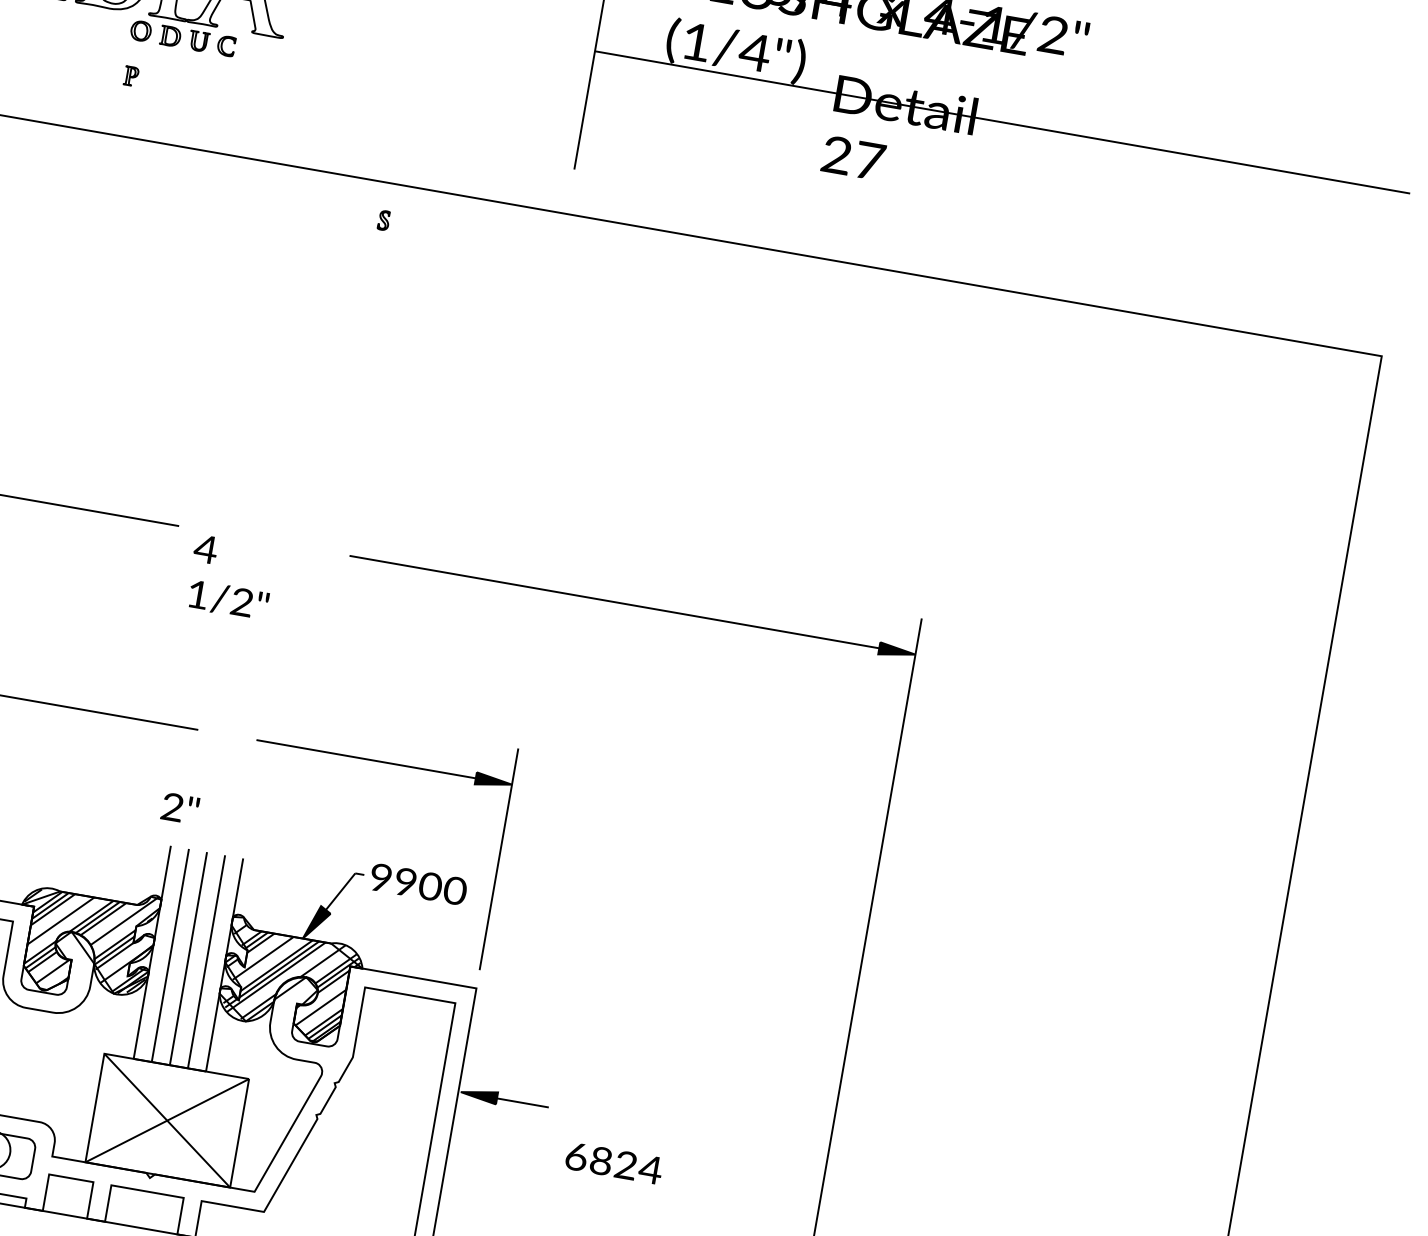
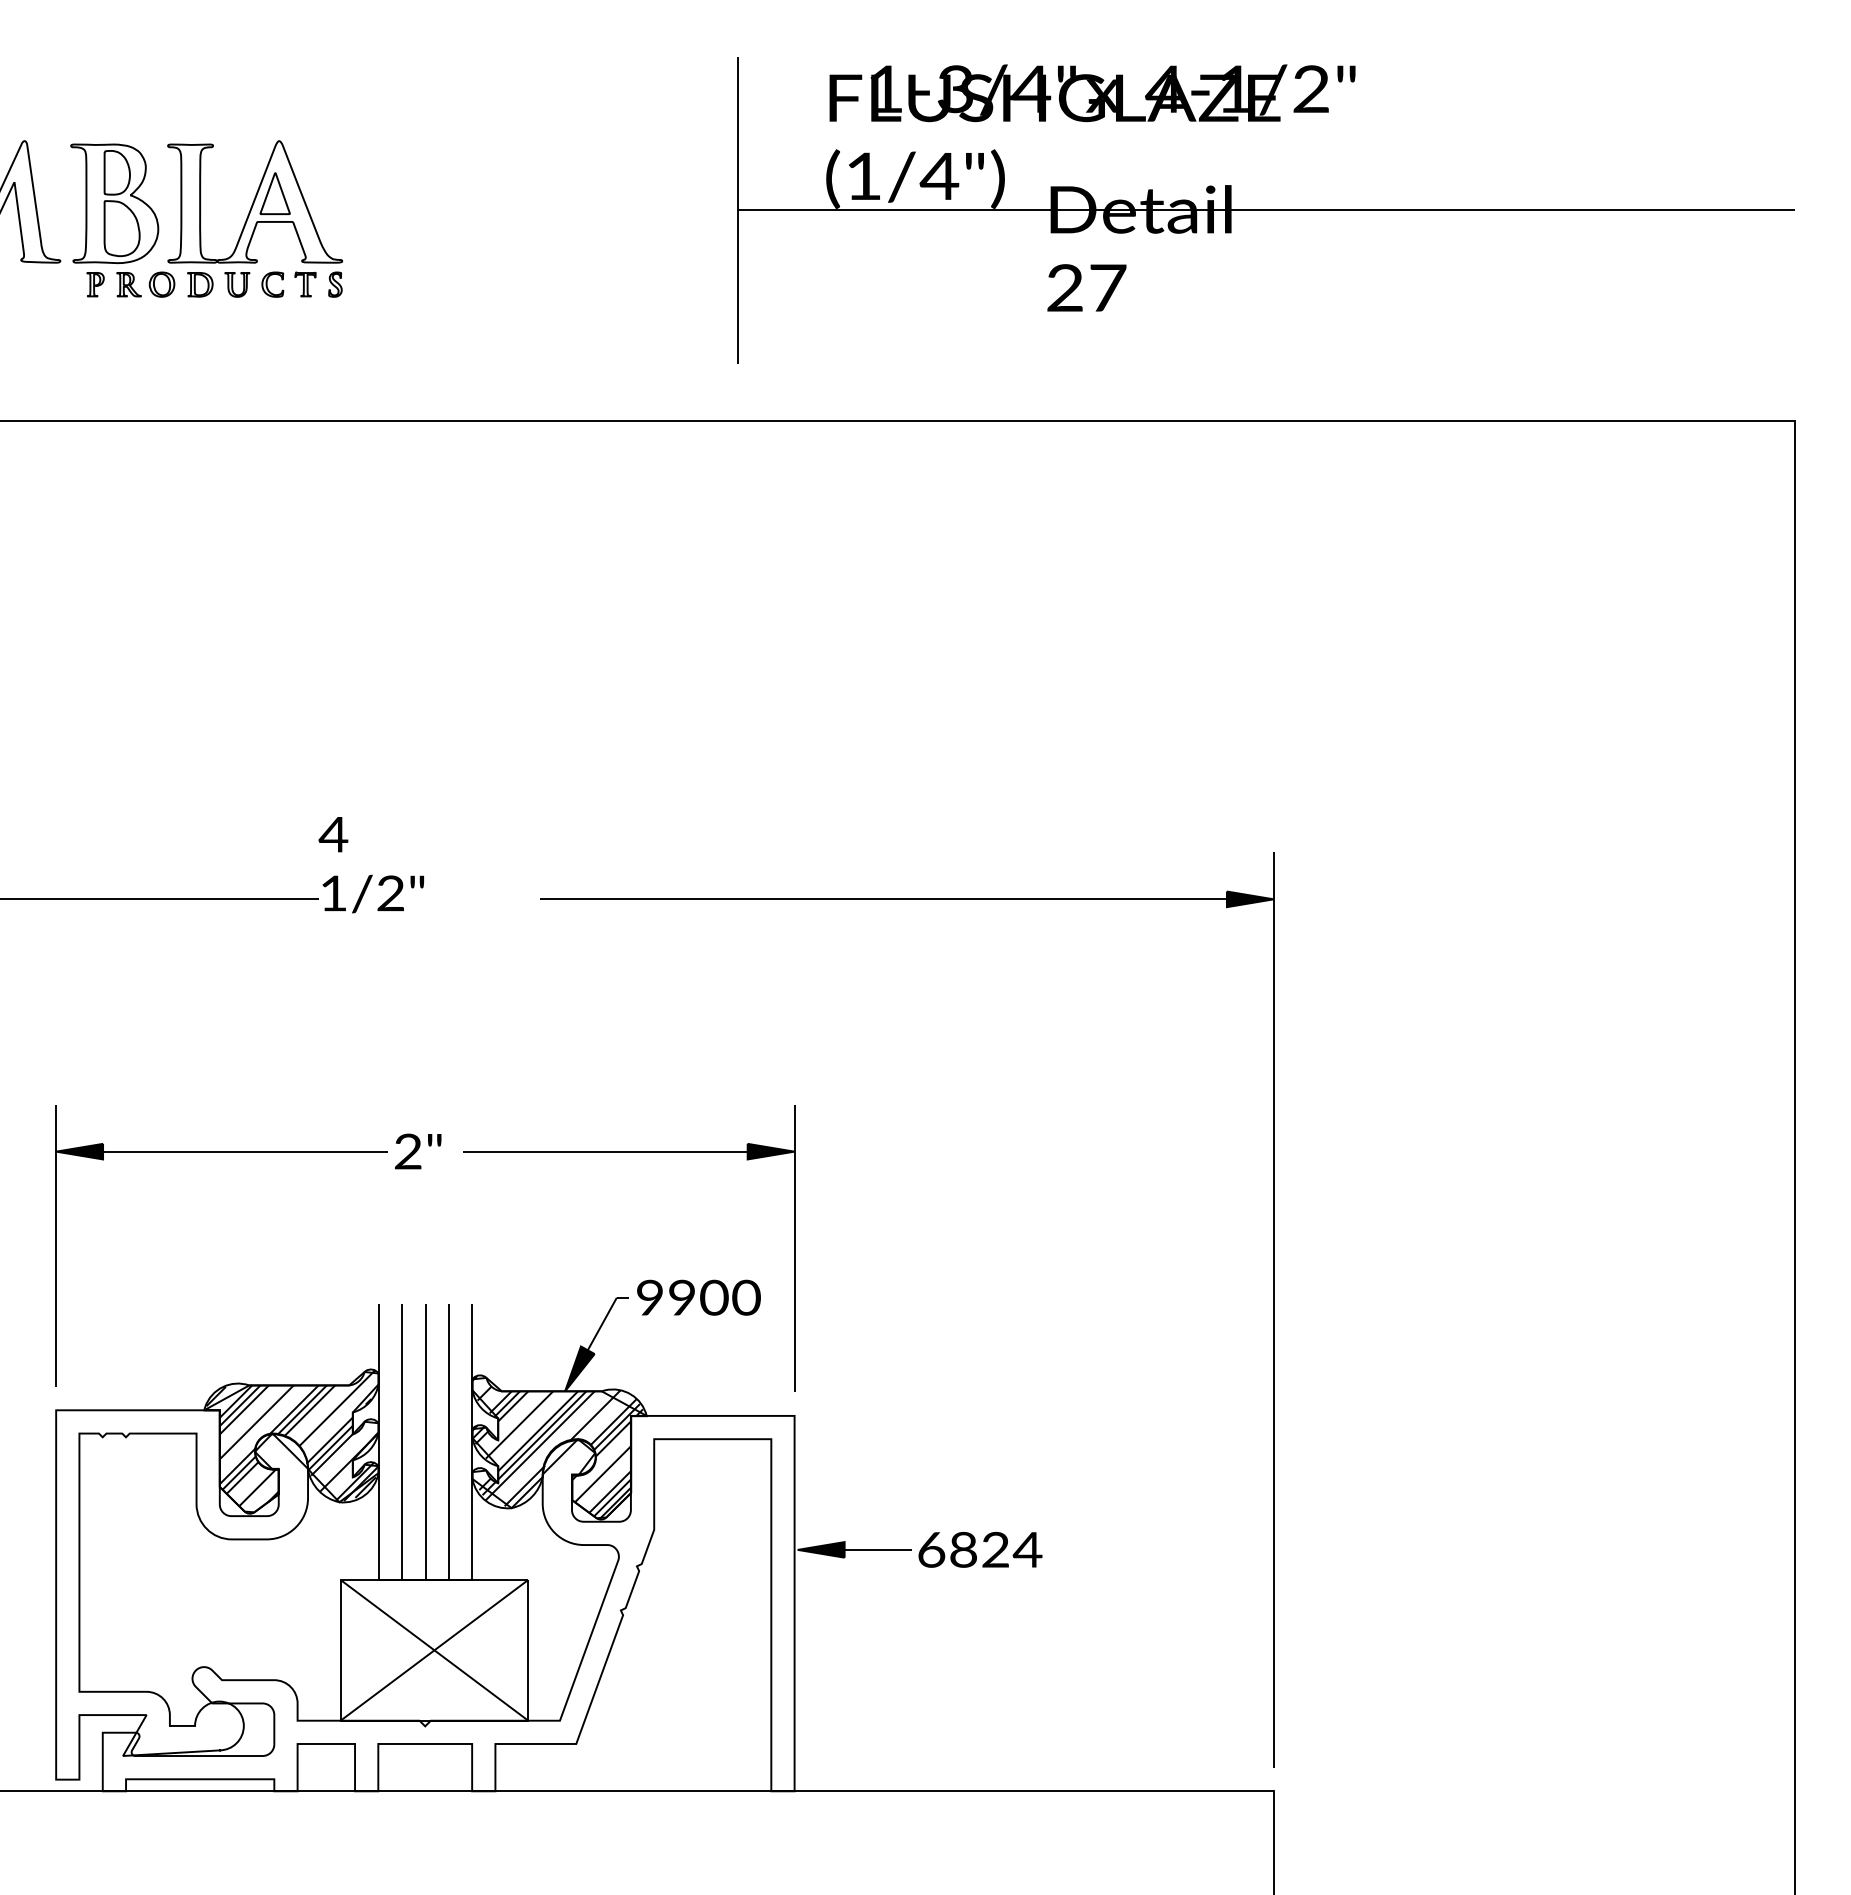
part: (115, 26) -> (128, 284), added
part: (251, 50) -> (305, 284), added
part: (131, 76) -> (95, 284), moved
part: (384, 220) -> (335, 284), moved
text: (230, 578) -> (370, 865), moved
text: (180, 808) -> (418, 1151), moved
text: (614, 1163) -> (980, 1549), moved

